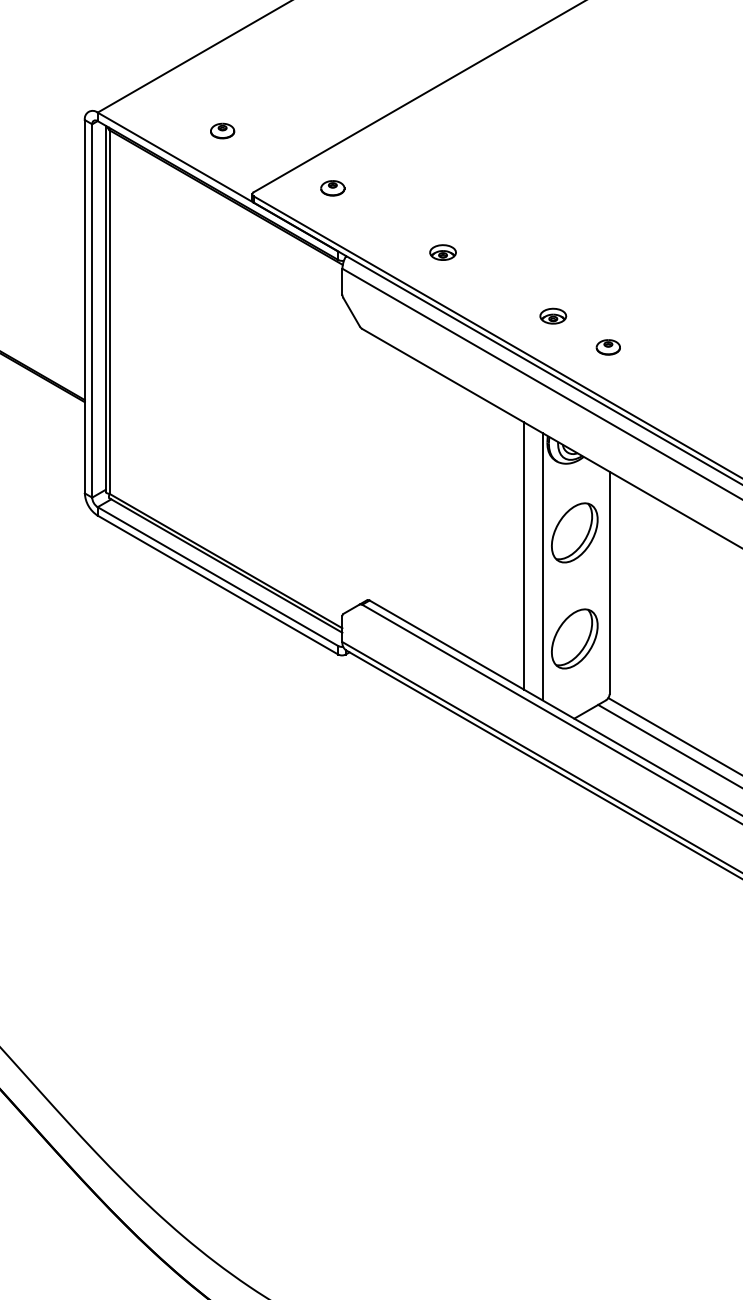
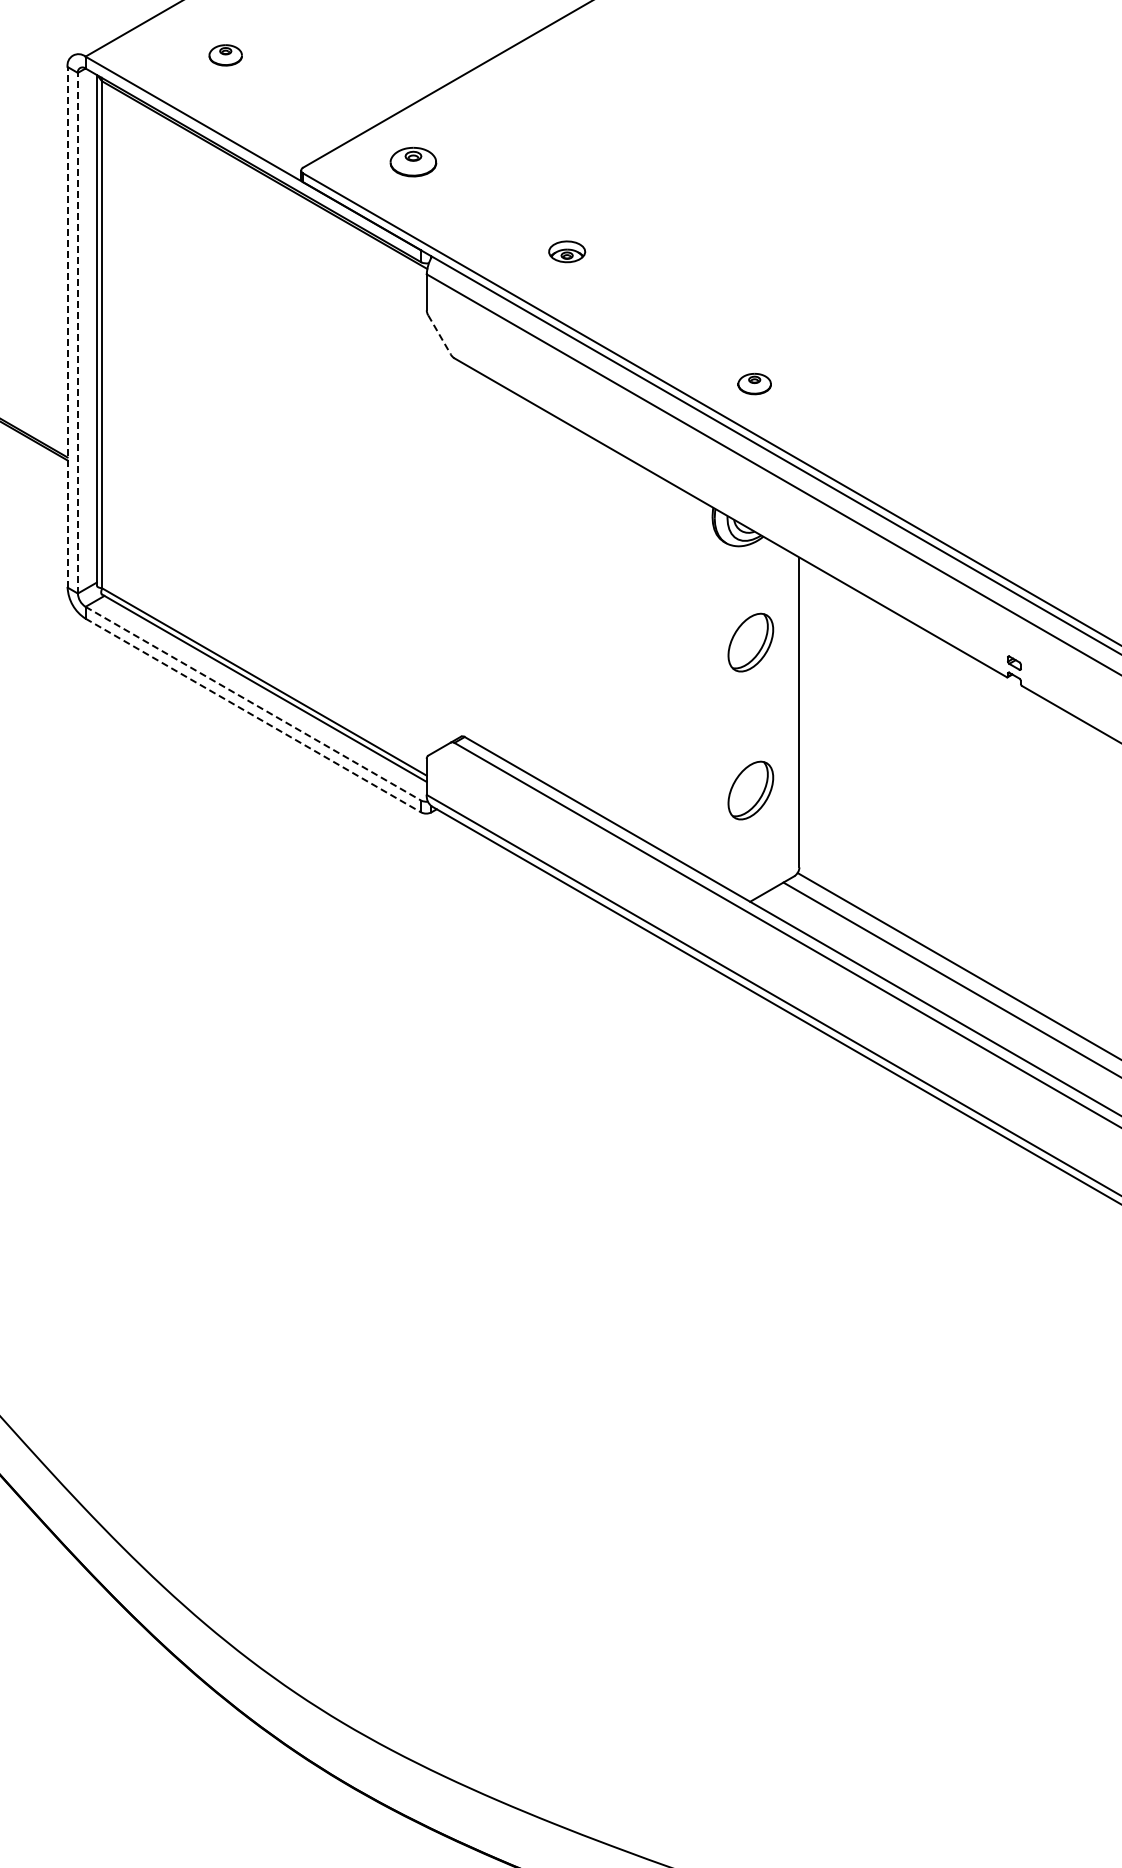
part: (222, 131) -> (225, 55), moved
part: (332, 188) -> (413, 162), size x1.4
line: (84, 306) -> (67, 326), solid -> dashed
line: (91, 310) -> (77, 332), solid -> dashed
line: (351, 311) -> (439, 334), solid -> dashed
part: (553, 316) -> (720, 340), removed
part: (608, 347) -> (754, 383), moved
part: (574, 532) -> (750, 642), size x0.7
line: (524, 555) -> (680, 674), removed
line: (542, 566) -> (706, 689), removed
line: (218, 576) -> (253, 703), solid -> dashed
line: (218, 585) -> (253, 715), solid -> dashed
part: (574, 638) -> (750, 790), size x0.7

